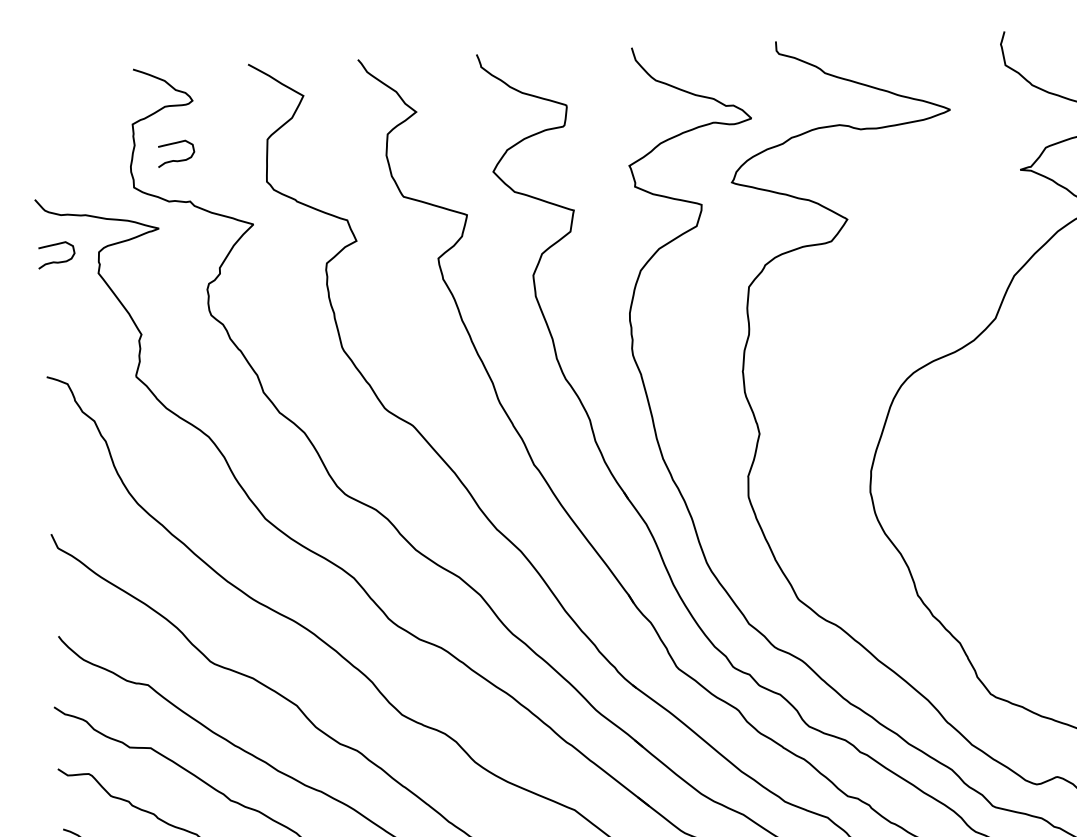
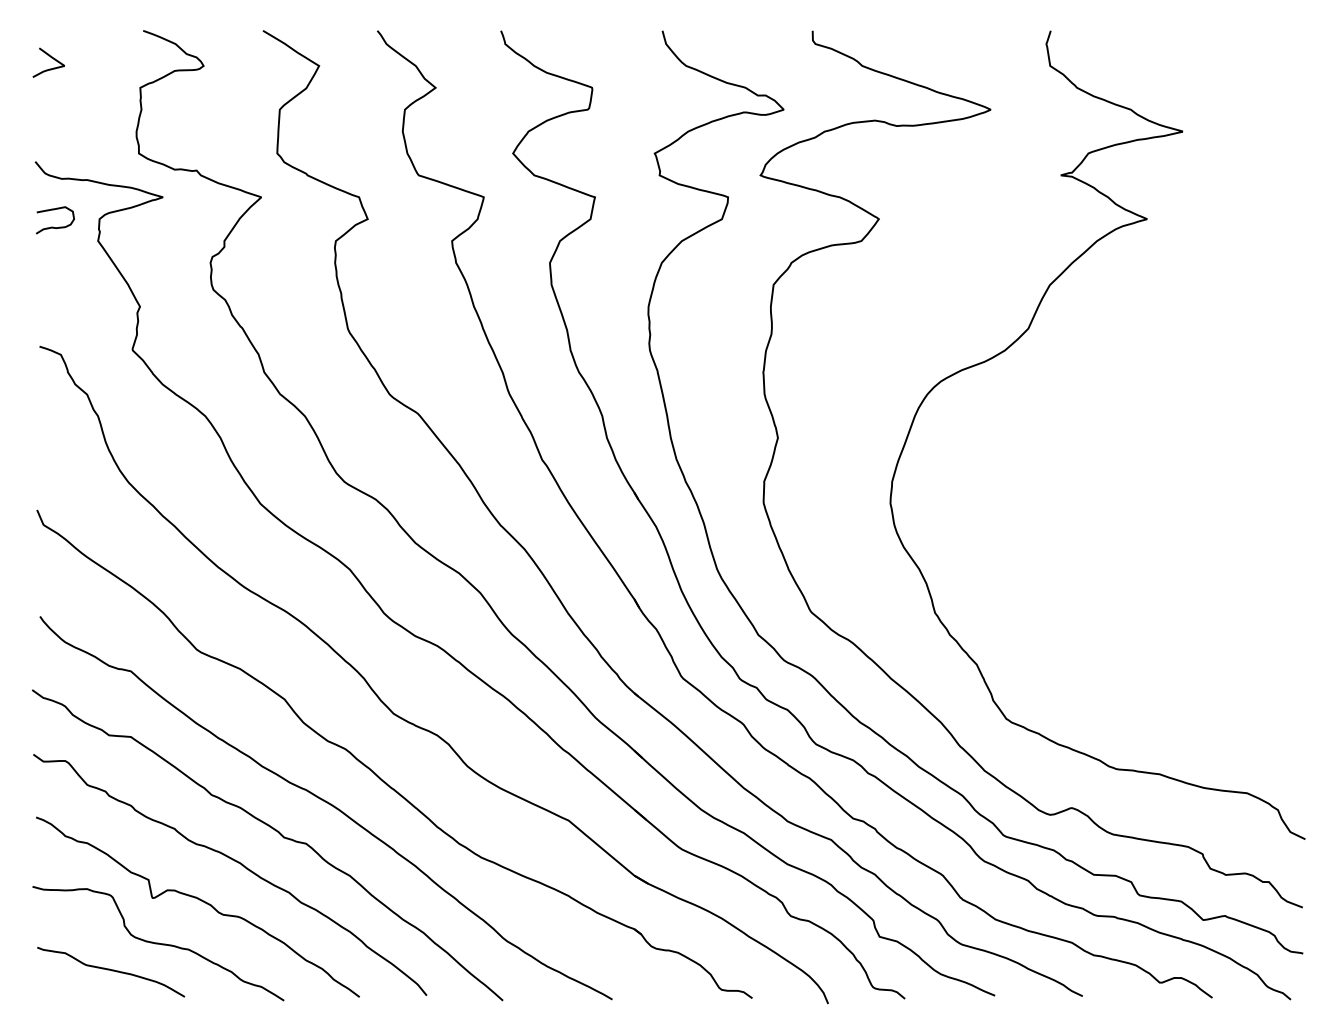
curve: (46, 99) -> (51, 58), added
curve: (174, 159) -> (182, 126), removed

